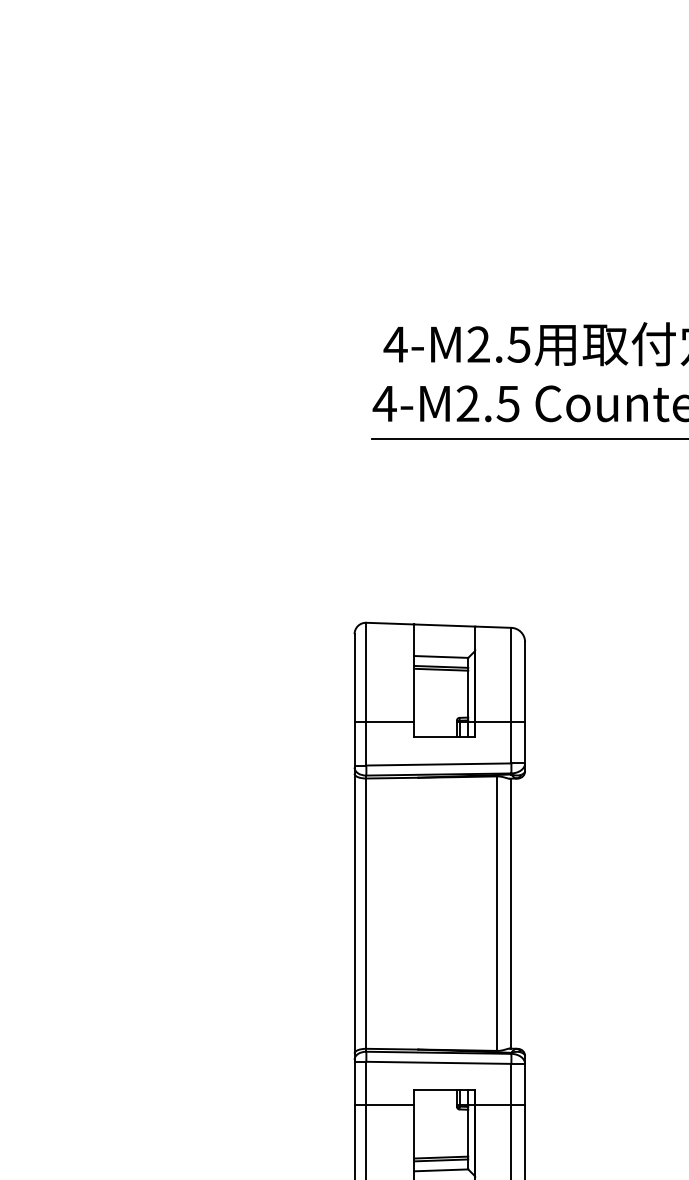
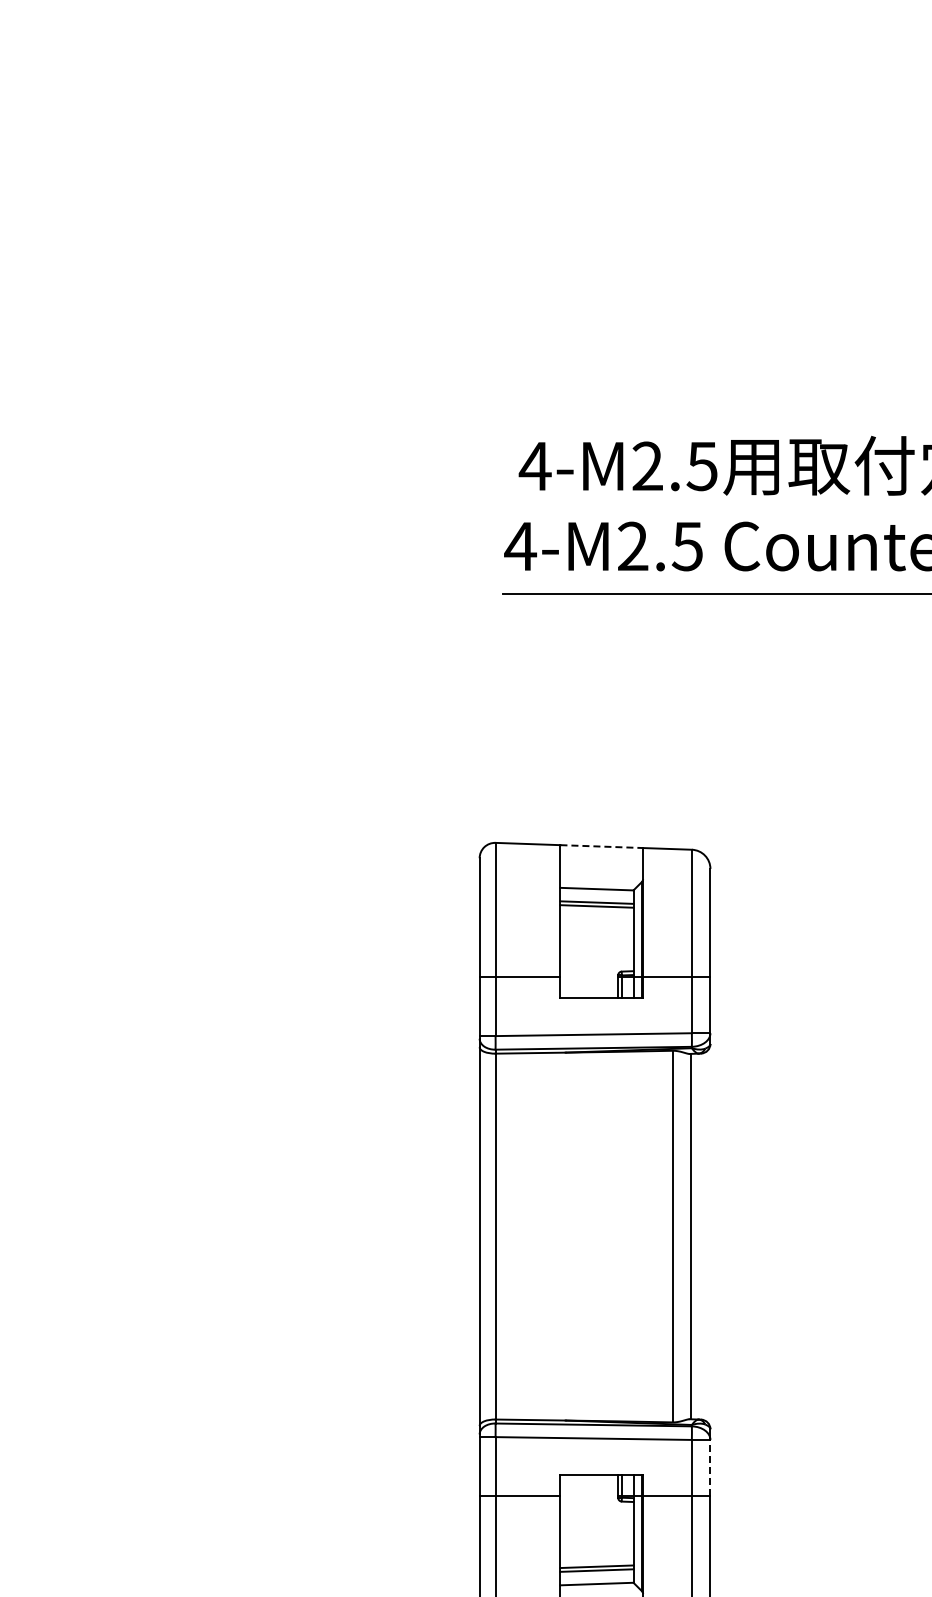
line: (445, 625) -> (602, 846), solid -> dashed
line: (525, 1084) -> (710, 1467), solid -> dashed

